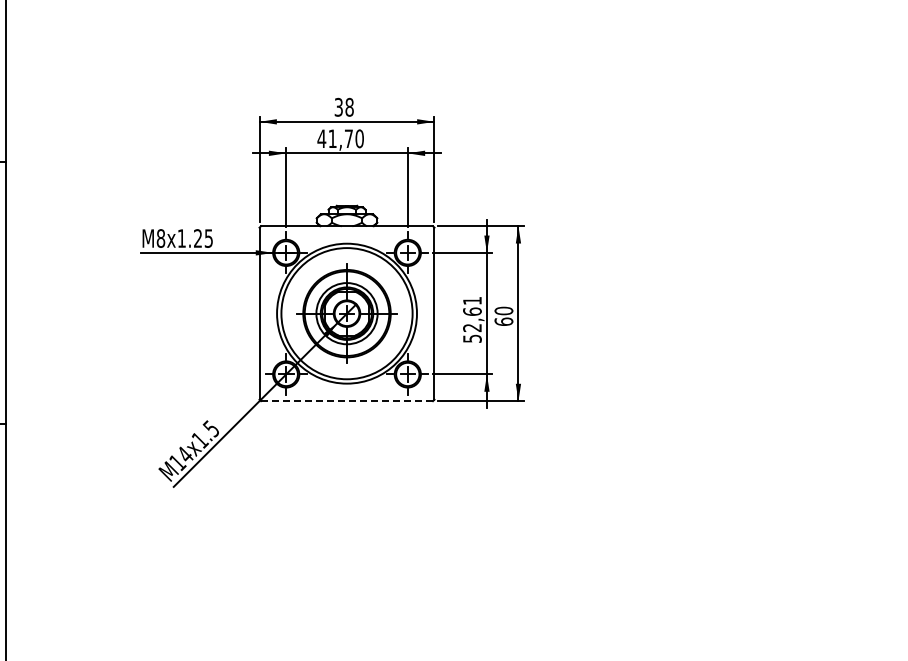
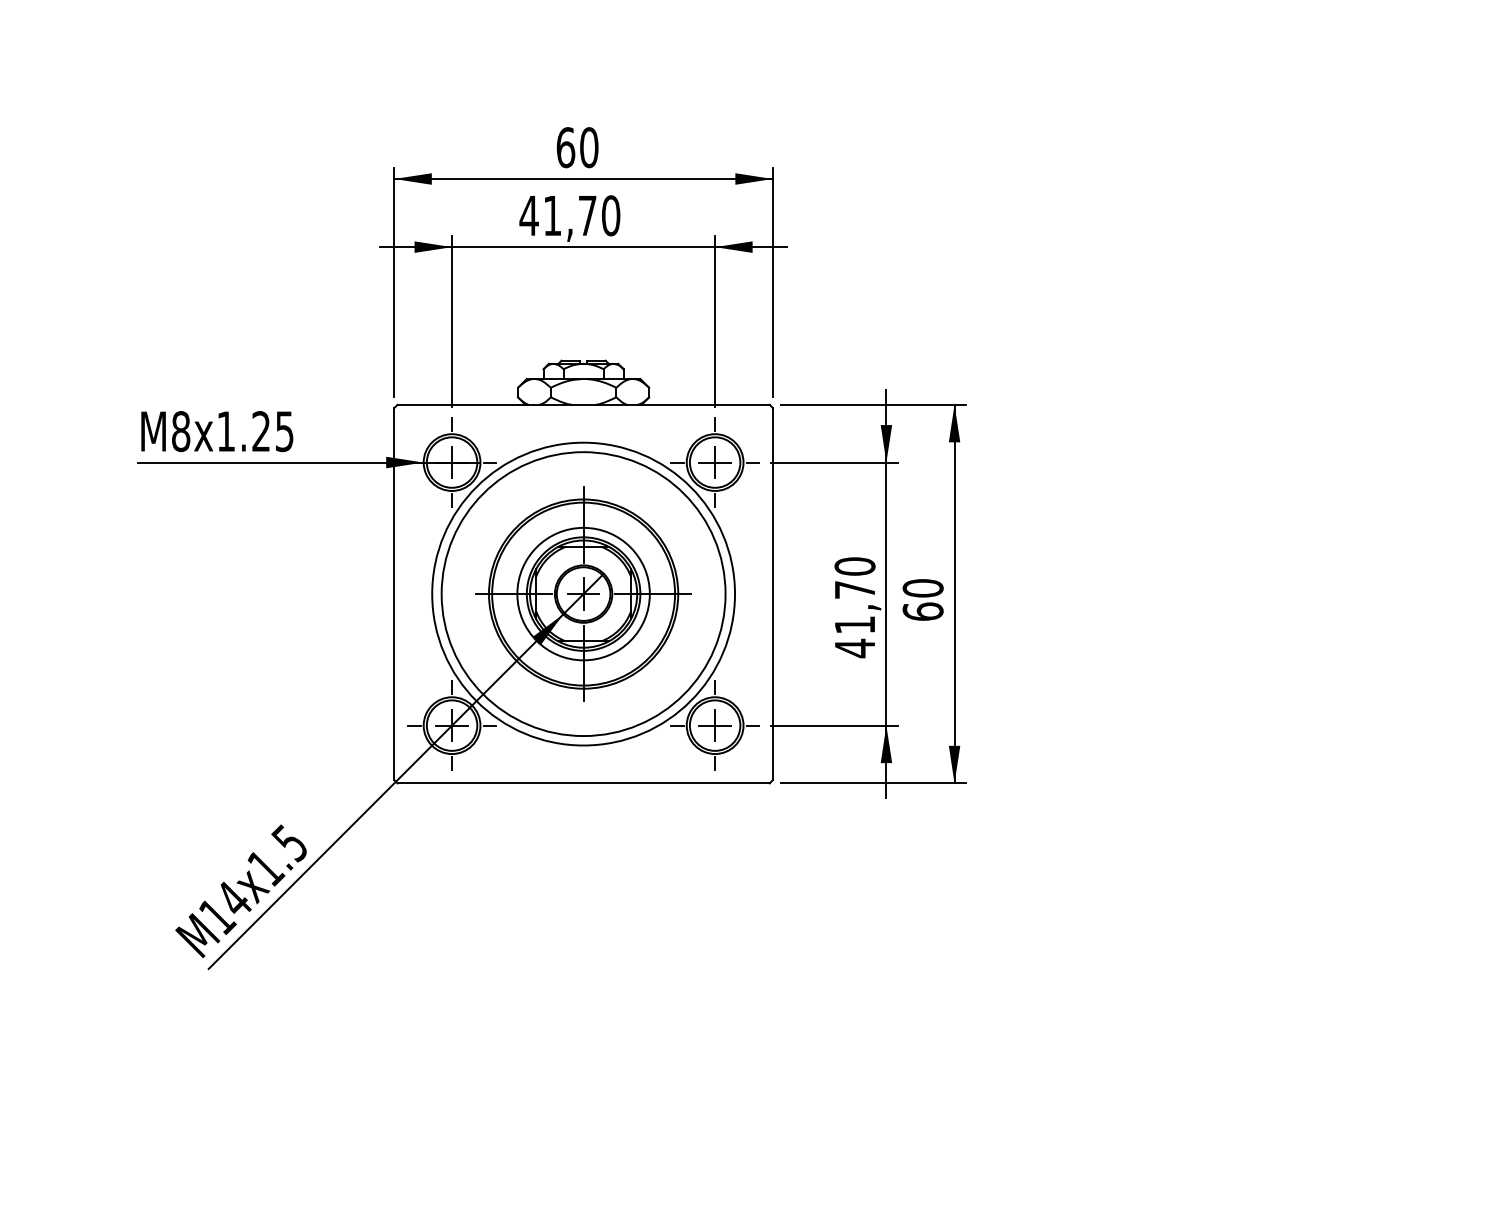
text: (343, 106) -> (575, 145), 38 -> 60
text: (472, 319) -> (855, 606), 52,61 -> 41,70
line: (347, 401) -> (584, 784), dashed -> solid

